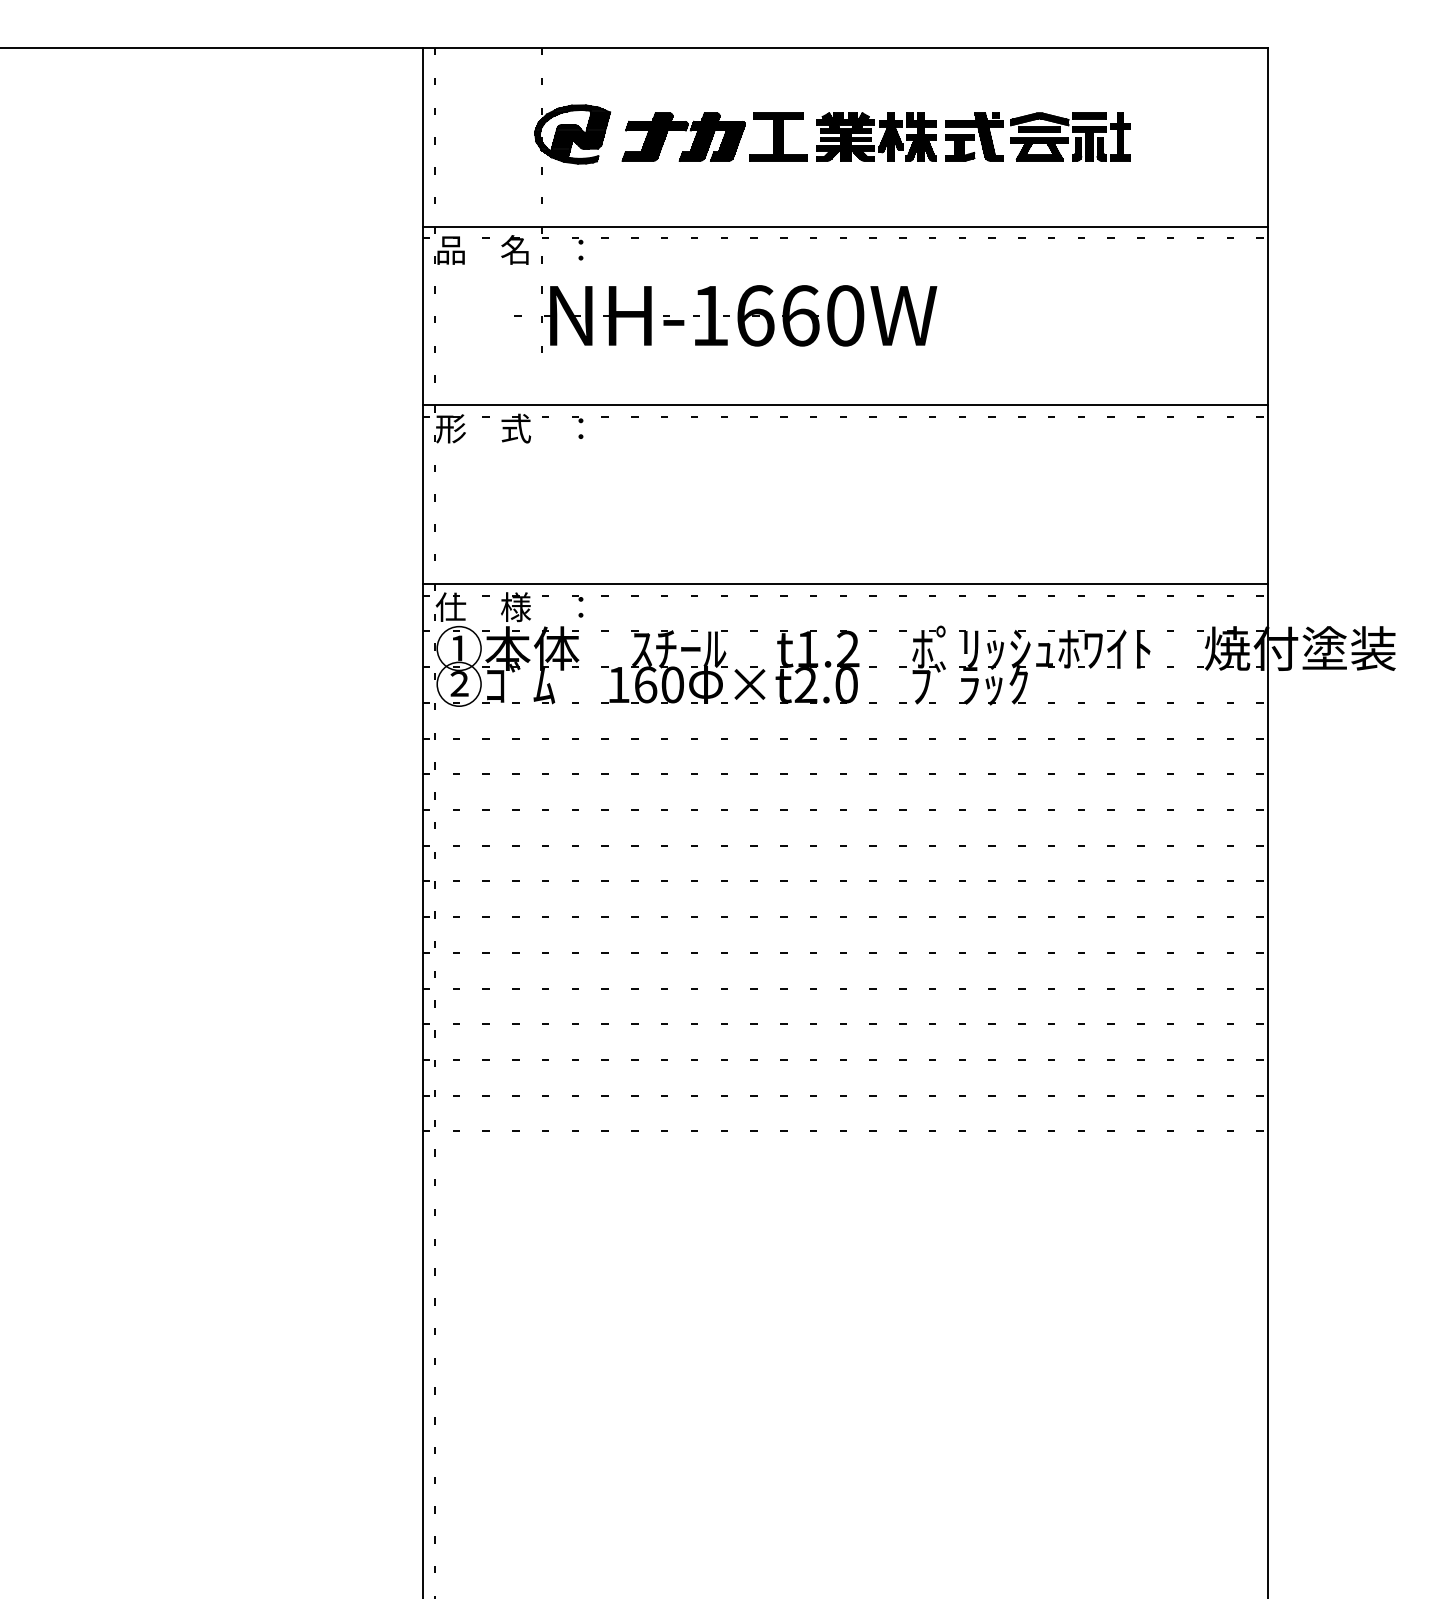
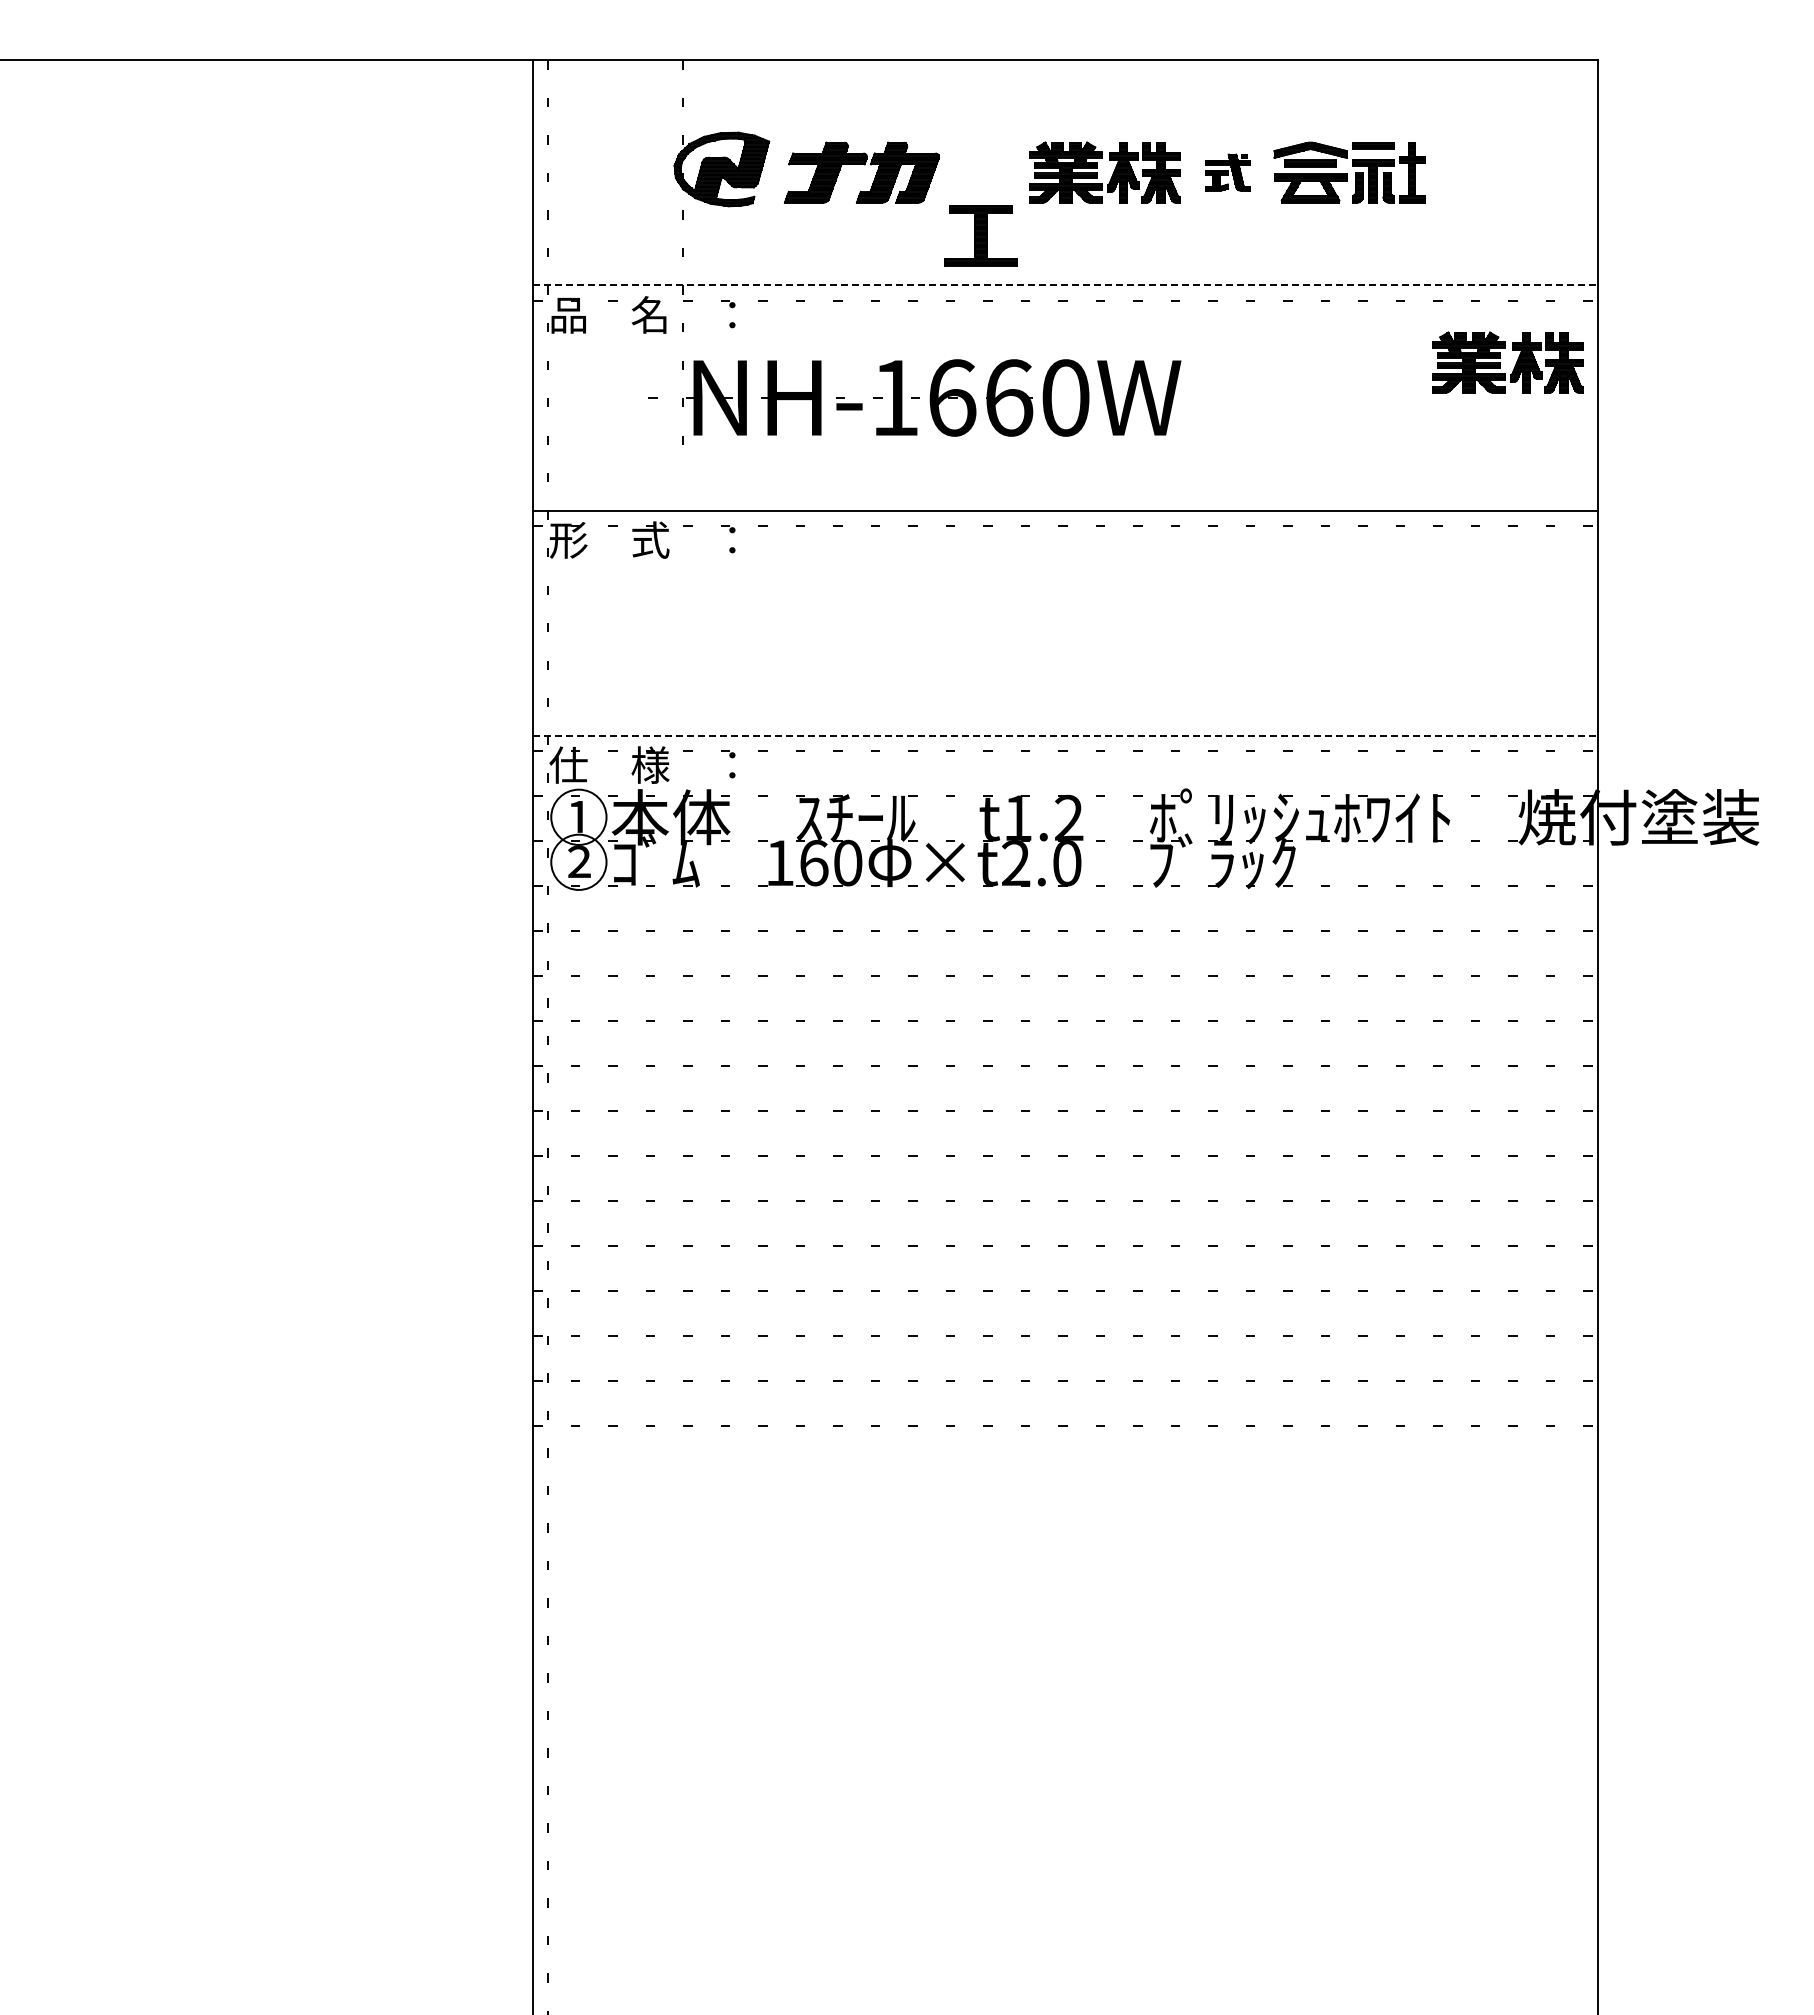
part: (777, 136) -> (980, 235), moved
part: (973, 136) -> (1227, 172), size x0.6
line: (845, 226) -> (1065, 285), solid -> dashed
part: (1190, 287) -> (1500, 362), added
line: (845, 583) -> (1065, 735), solid -> dashed

